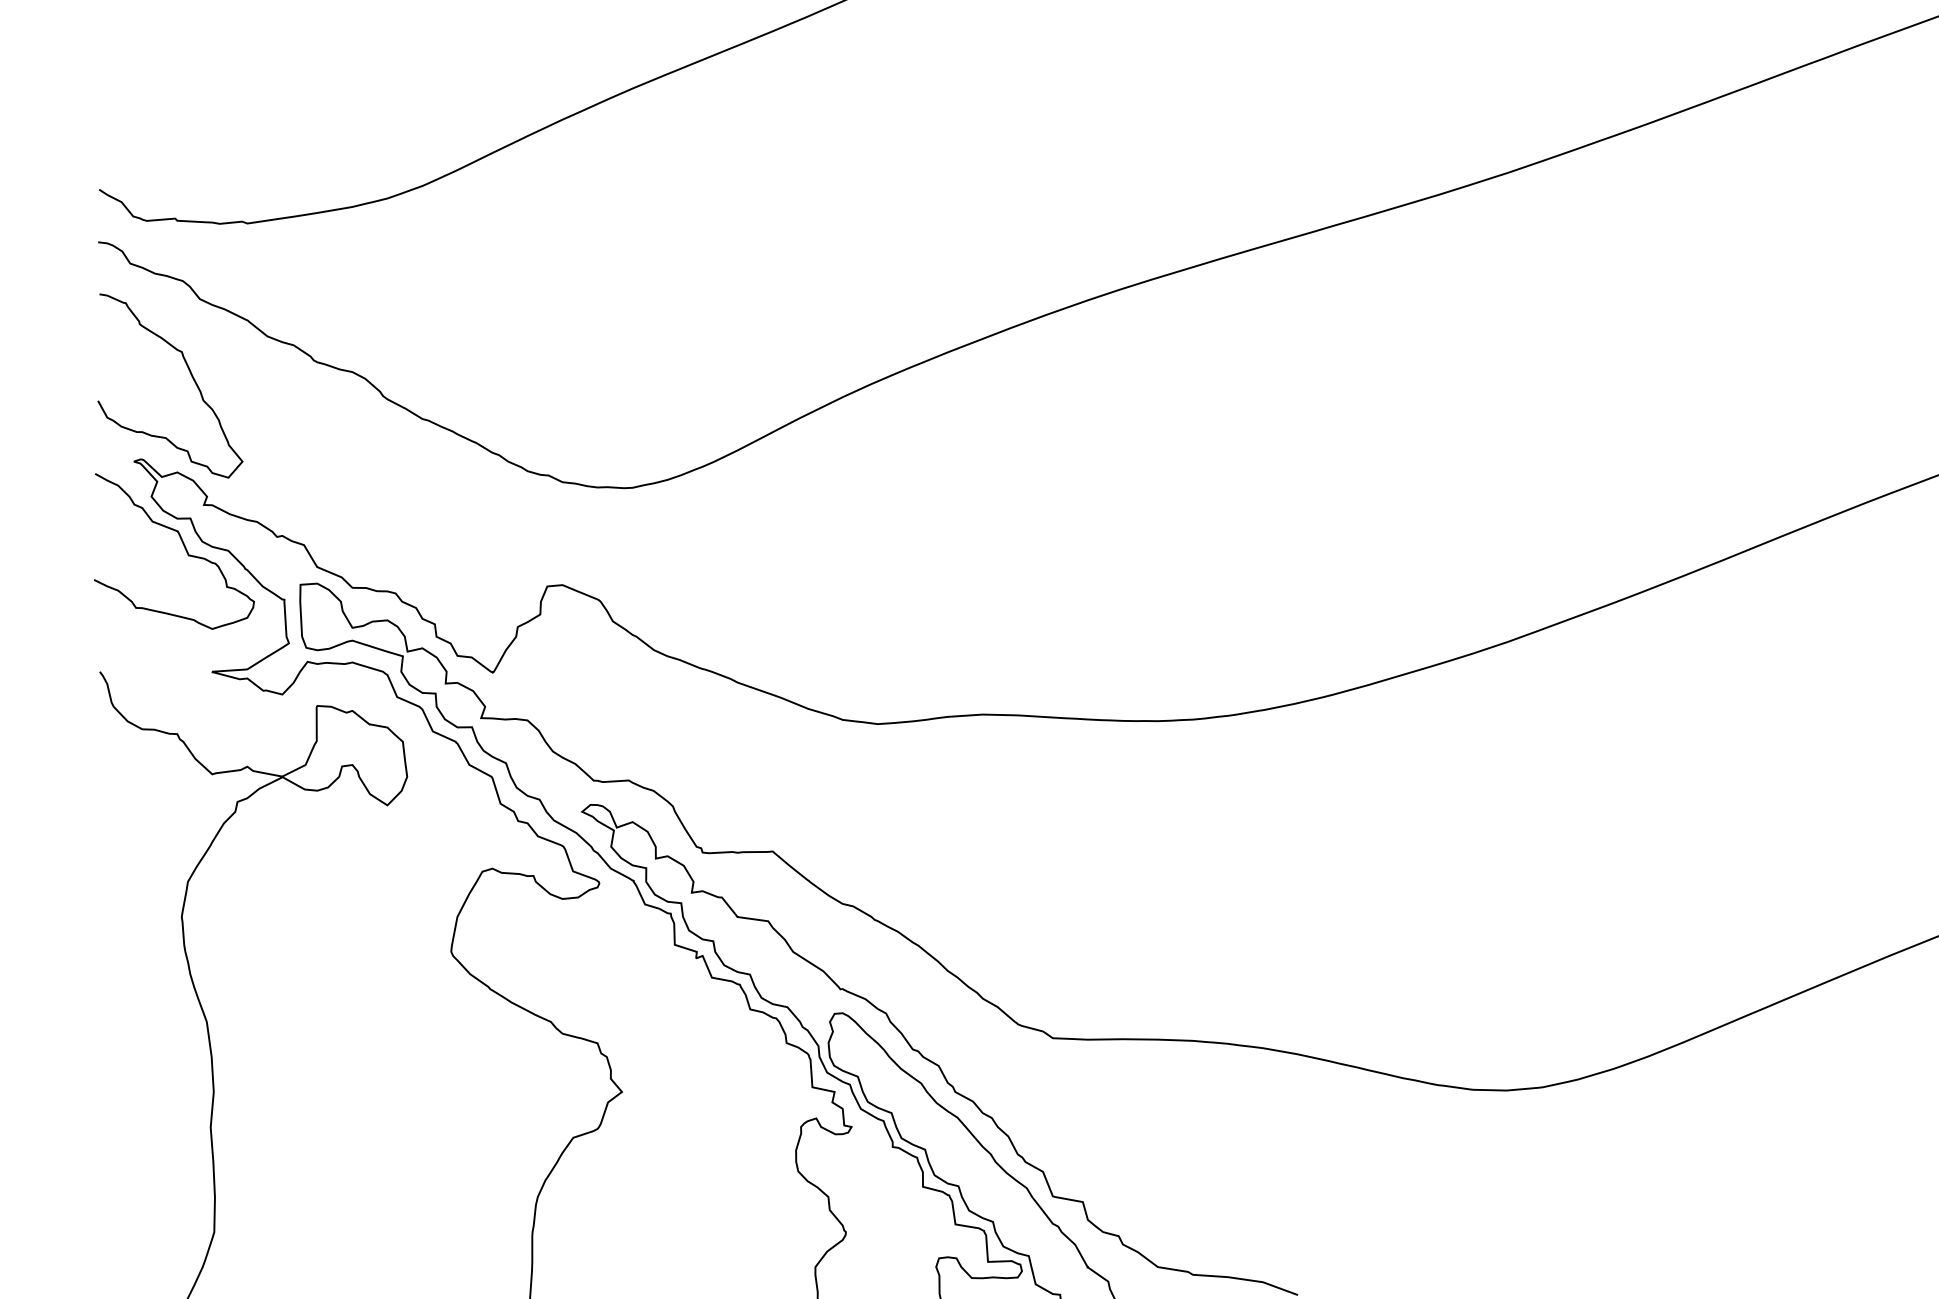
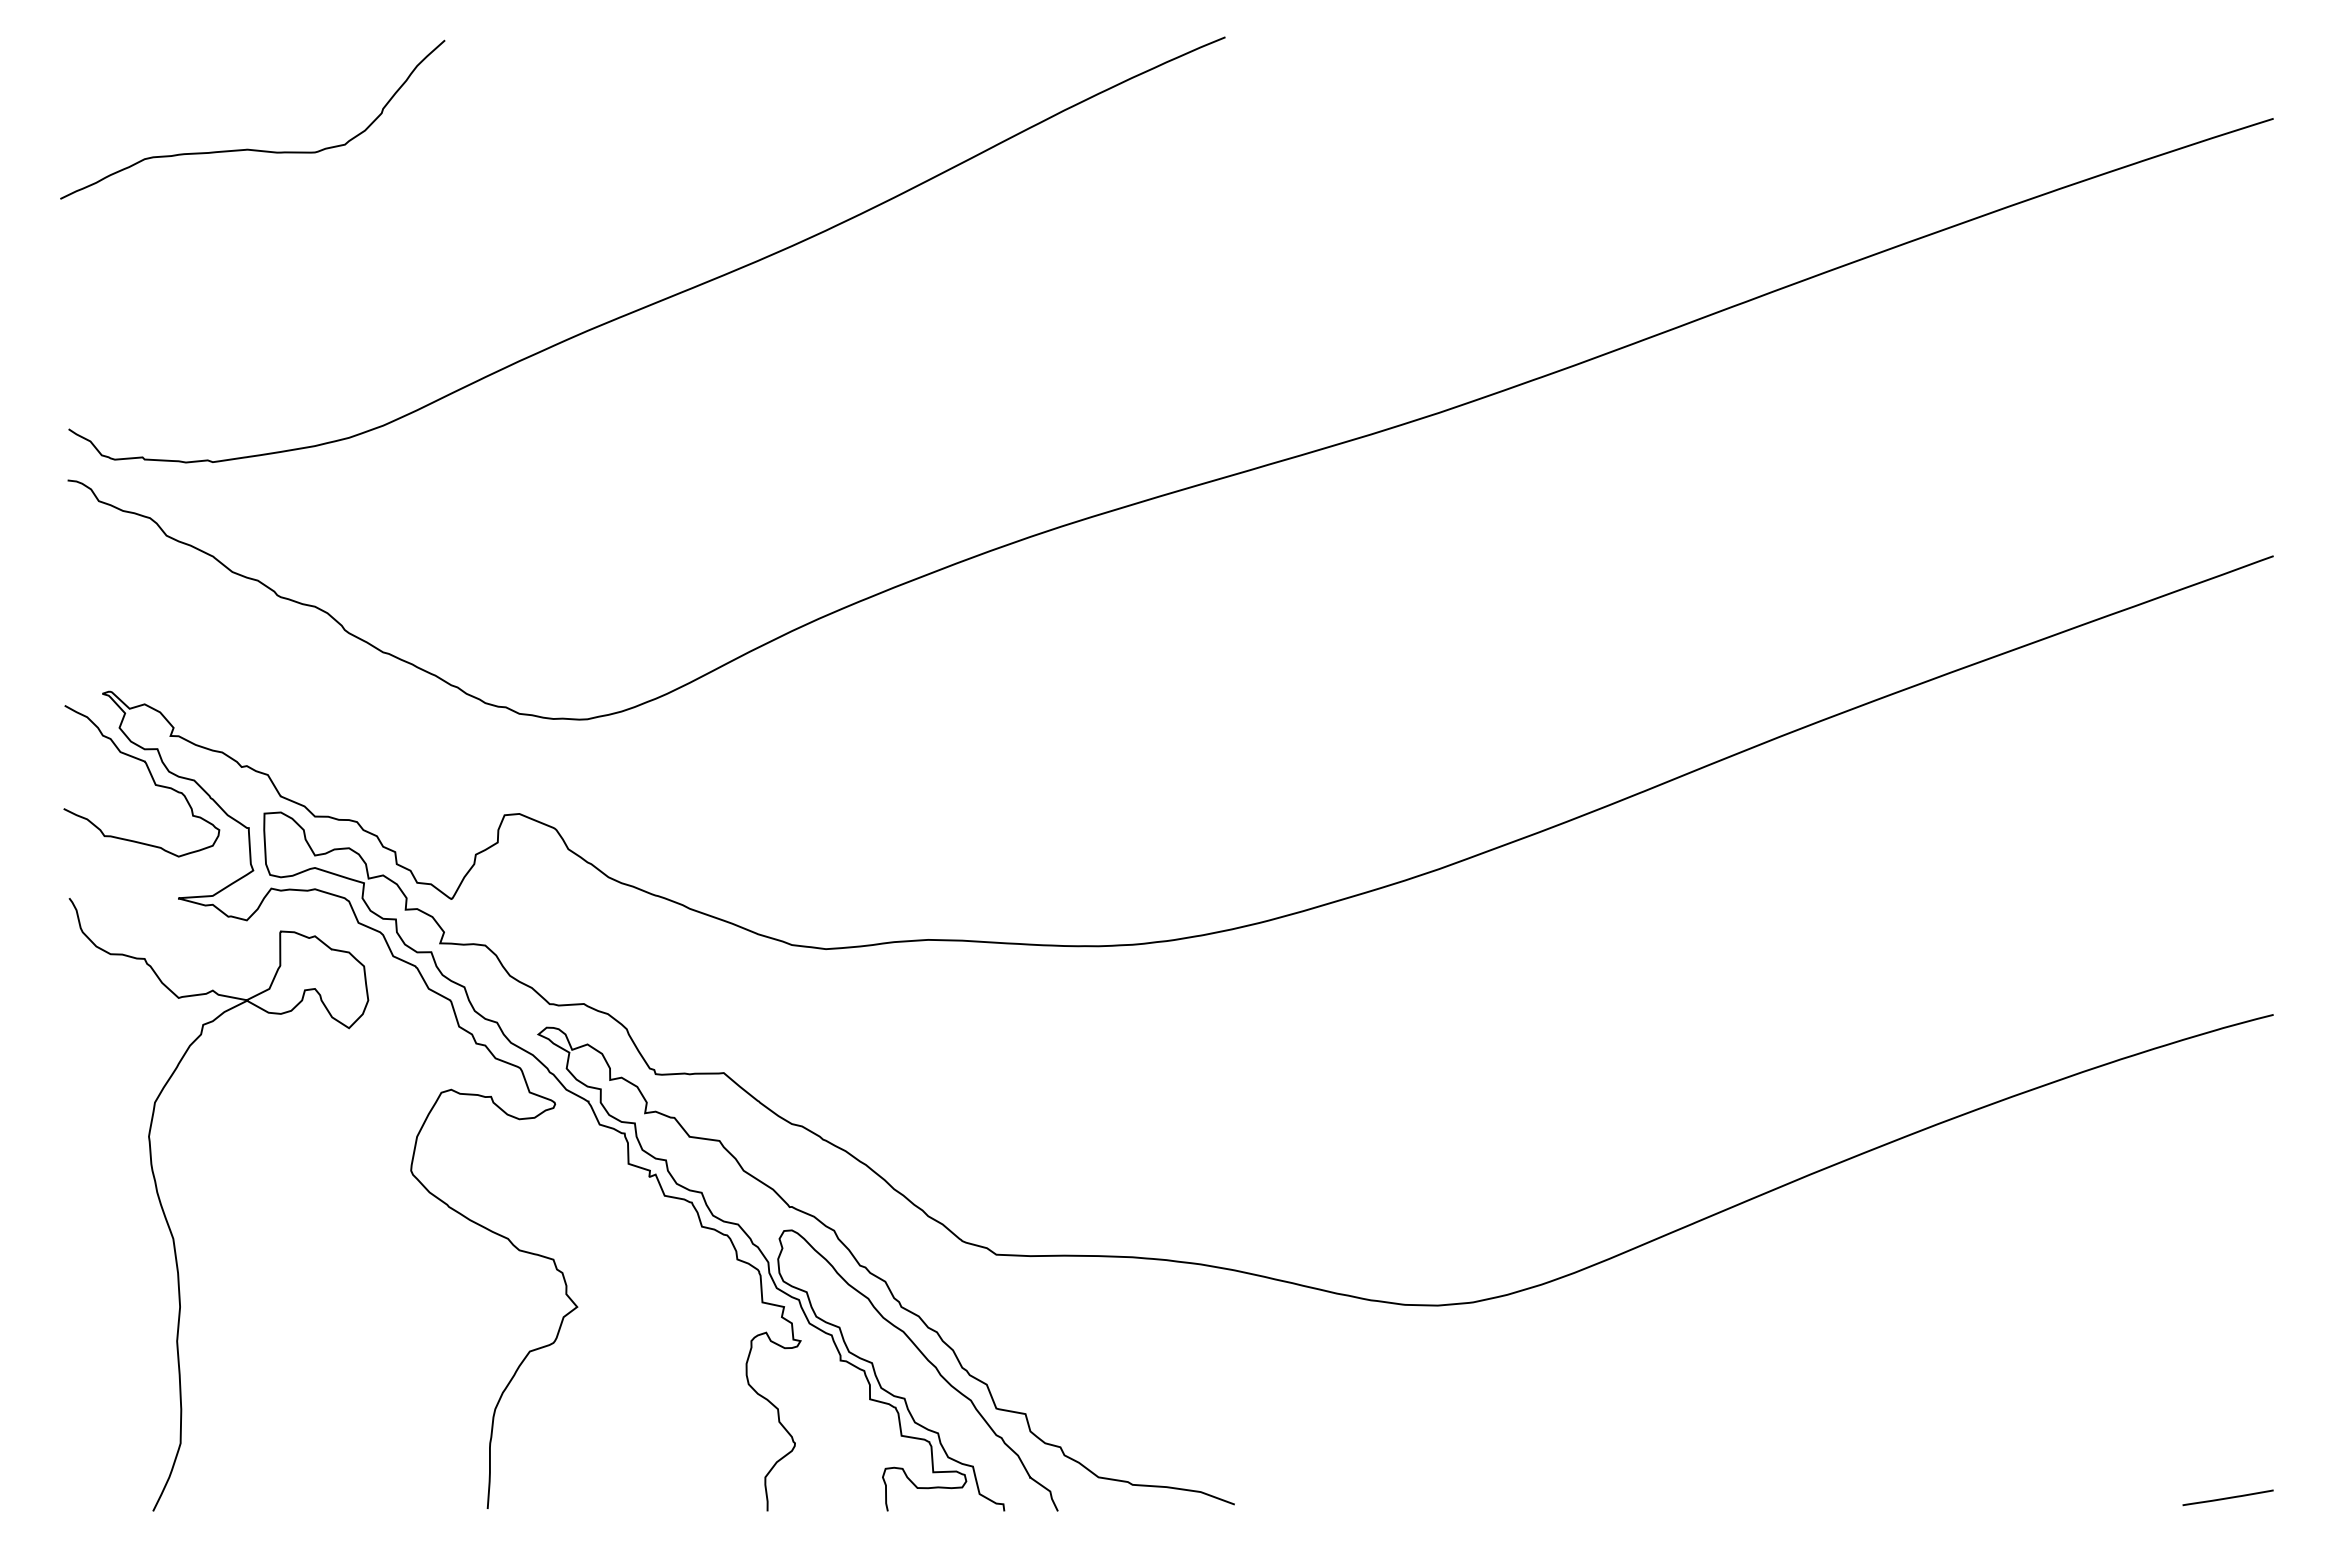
curve: (191, 377) -> (158, 611), removed

